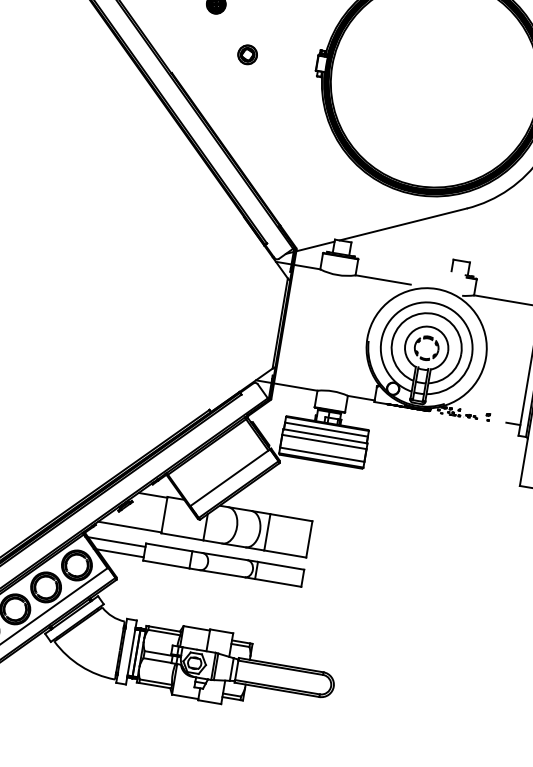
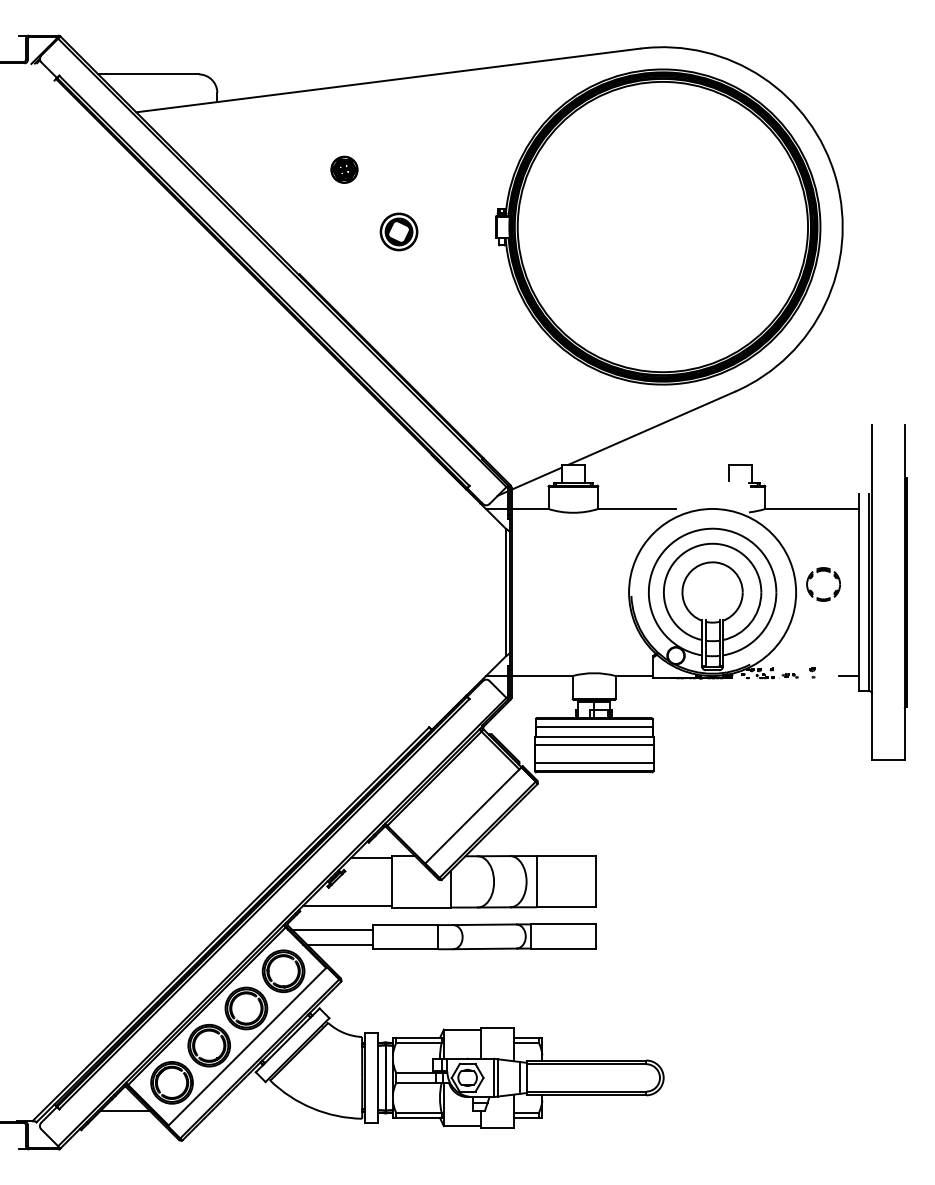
part: (247, 54) -> (399, 231), size x1.4
part: (419, 342) -> (812, 578), moved

